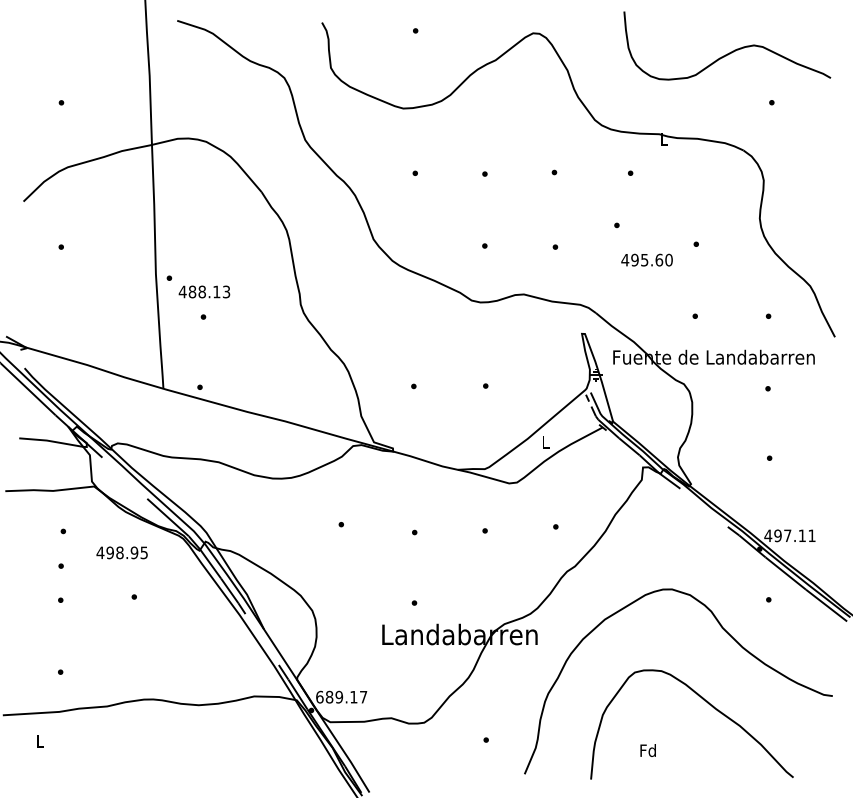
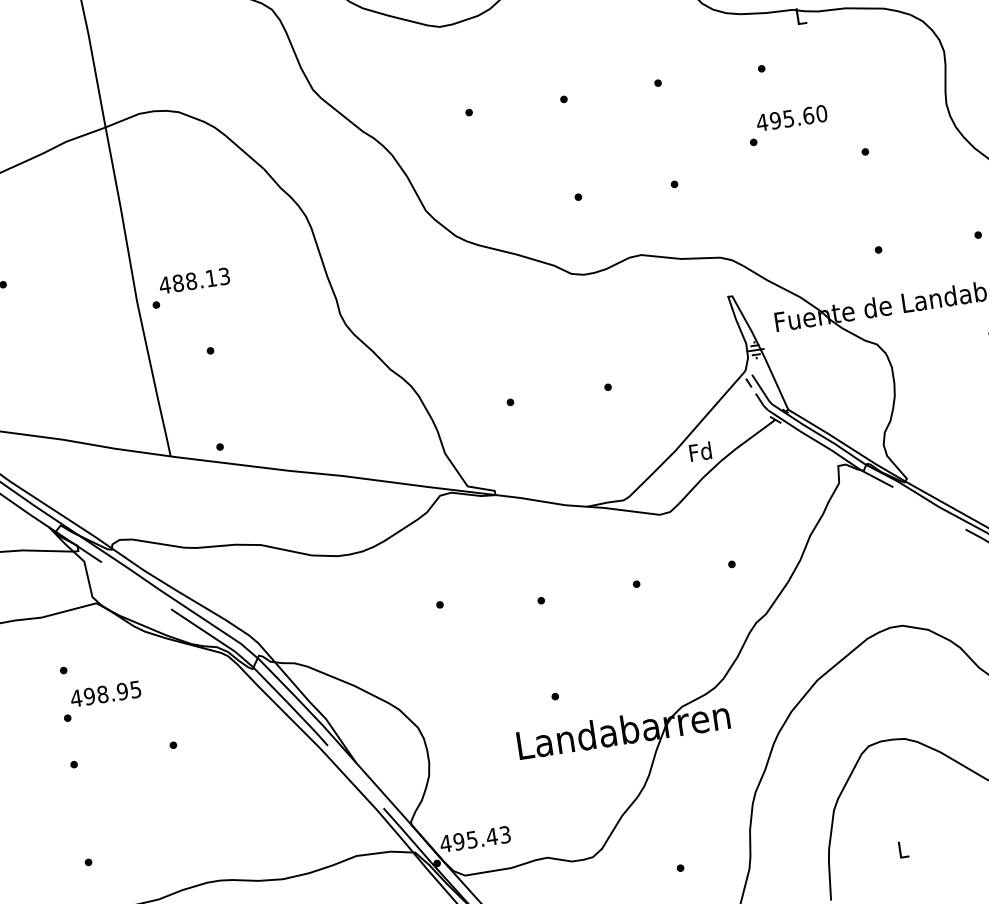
text: (646, 259) -> (791, 117), moved
text: (204, 291) -> (194, 280), moved
text: (545, 442) -> (700, 451), L -> Fd
text: (121, 552) -> (104, 693), moved
text: (341, 696) -> (475, 838), 689.17 -> 495.43
text: (647, 750) -> (901, 849), Fd -> L

